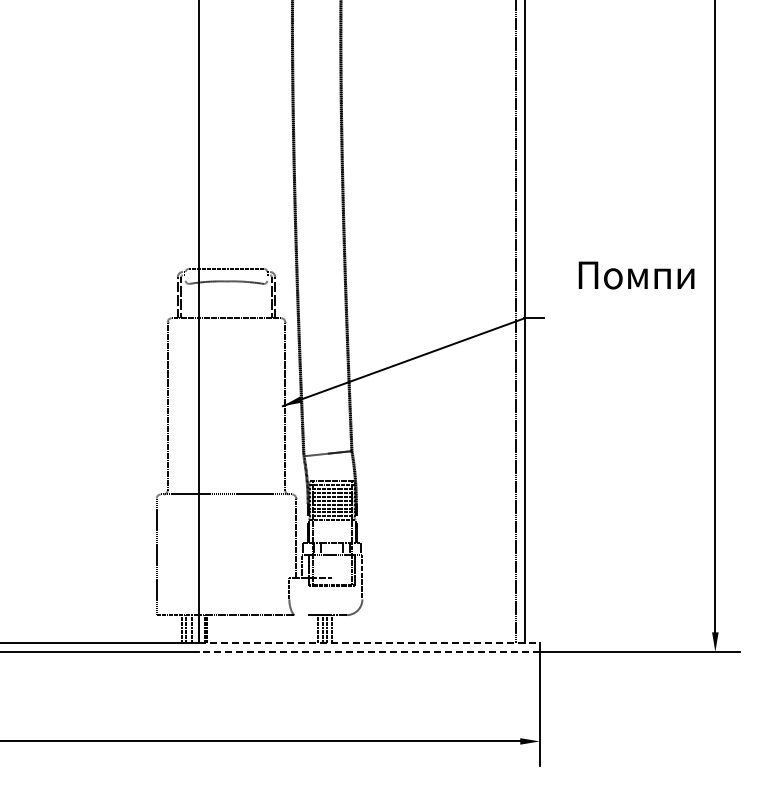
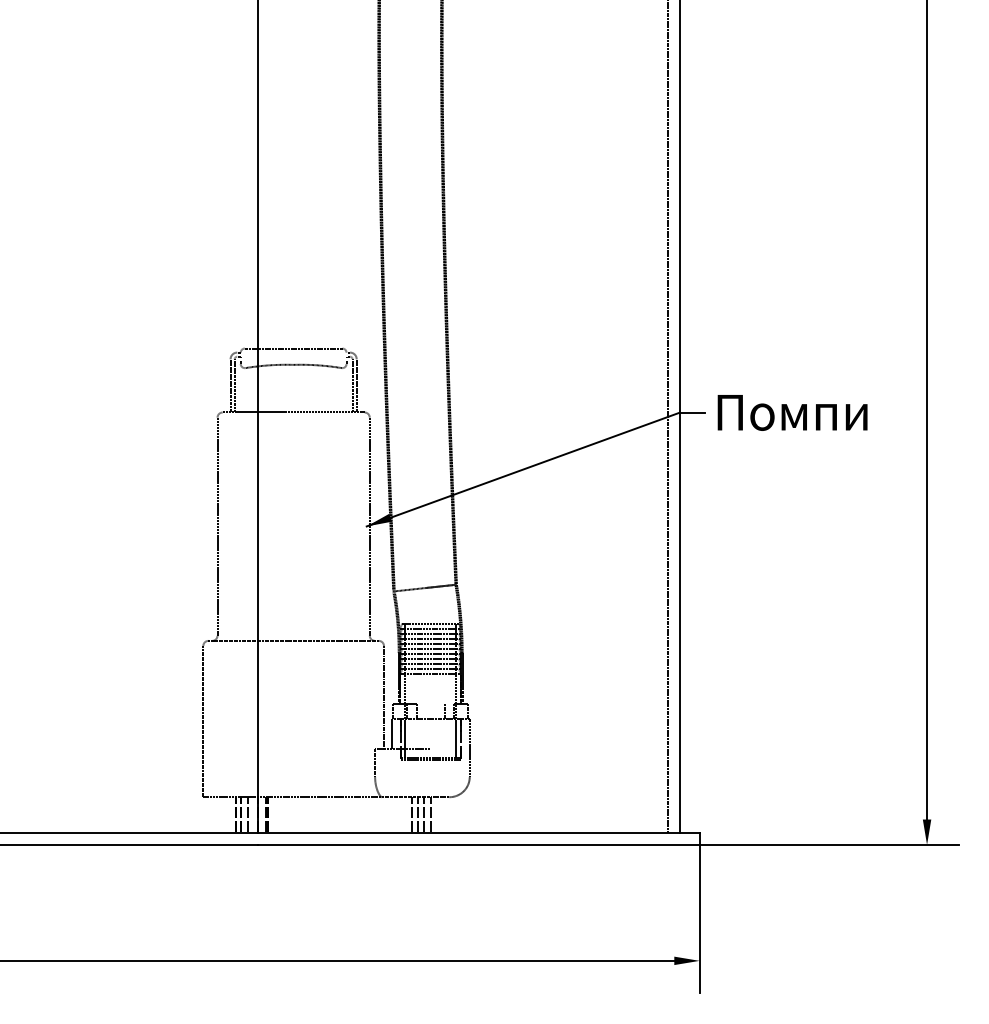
text: (636, 275) -> (792, 412), moved
line: (369, 642) -> (478, 832), dashed -> solid
line: (368, 651) -> (477, 844), dashed -> solid

